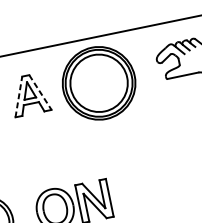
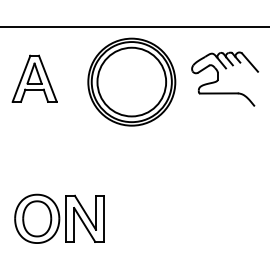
part: (98, 82) -> (131, 81), moved
line: (40, 92) -> (47, 78), dashed -> solid
line: (18, 96) -> (21, 78), dashed -> solid

